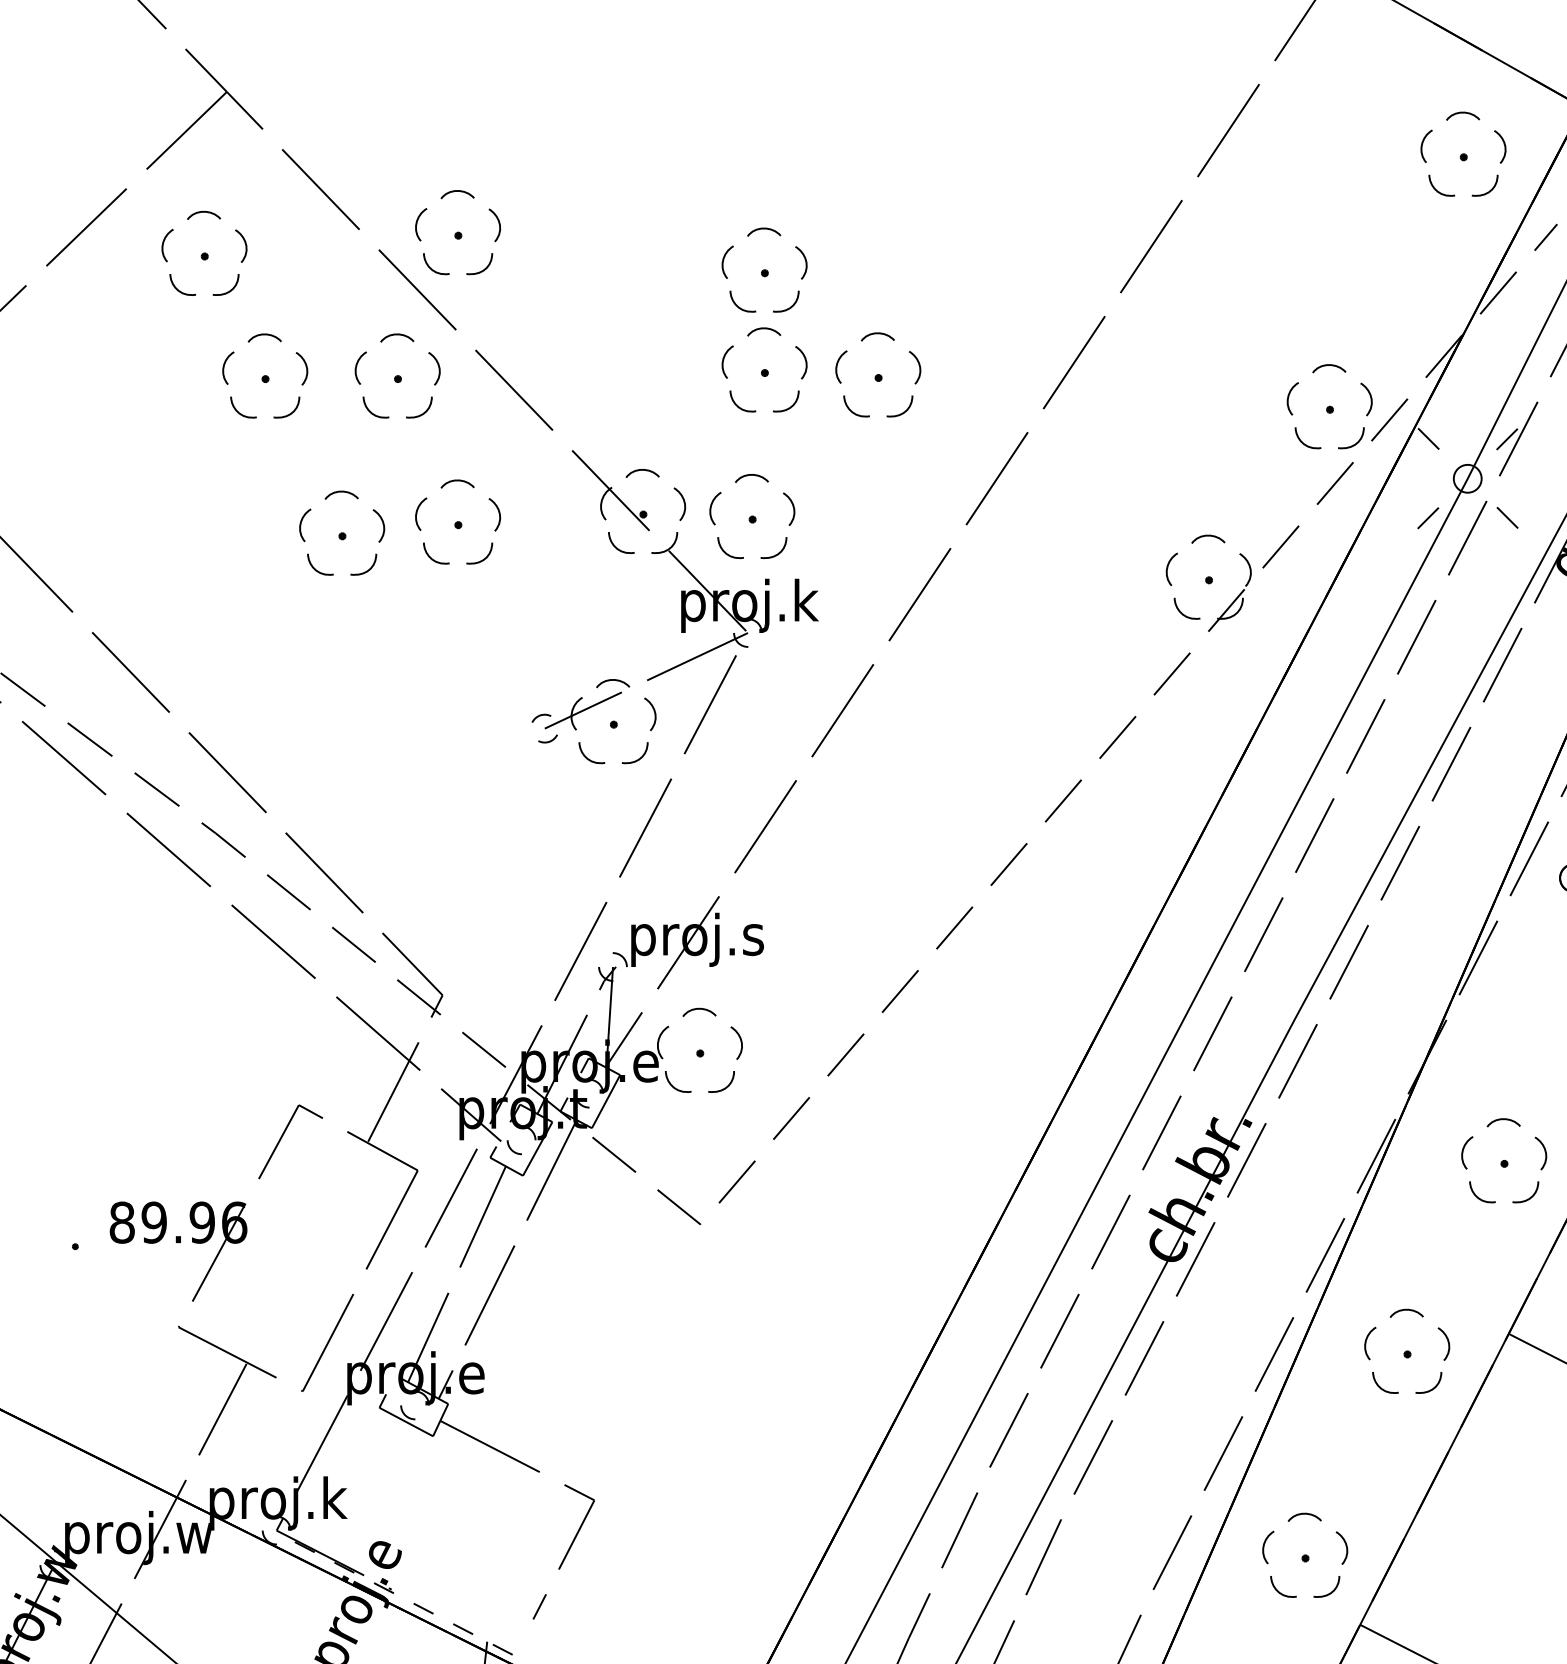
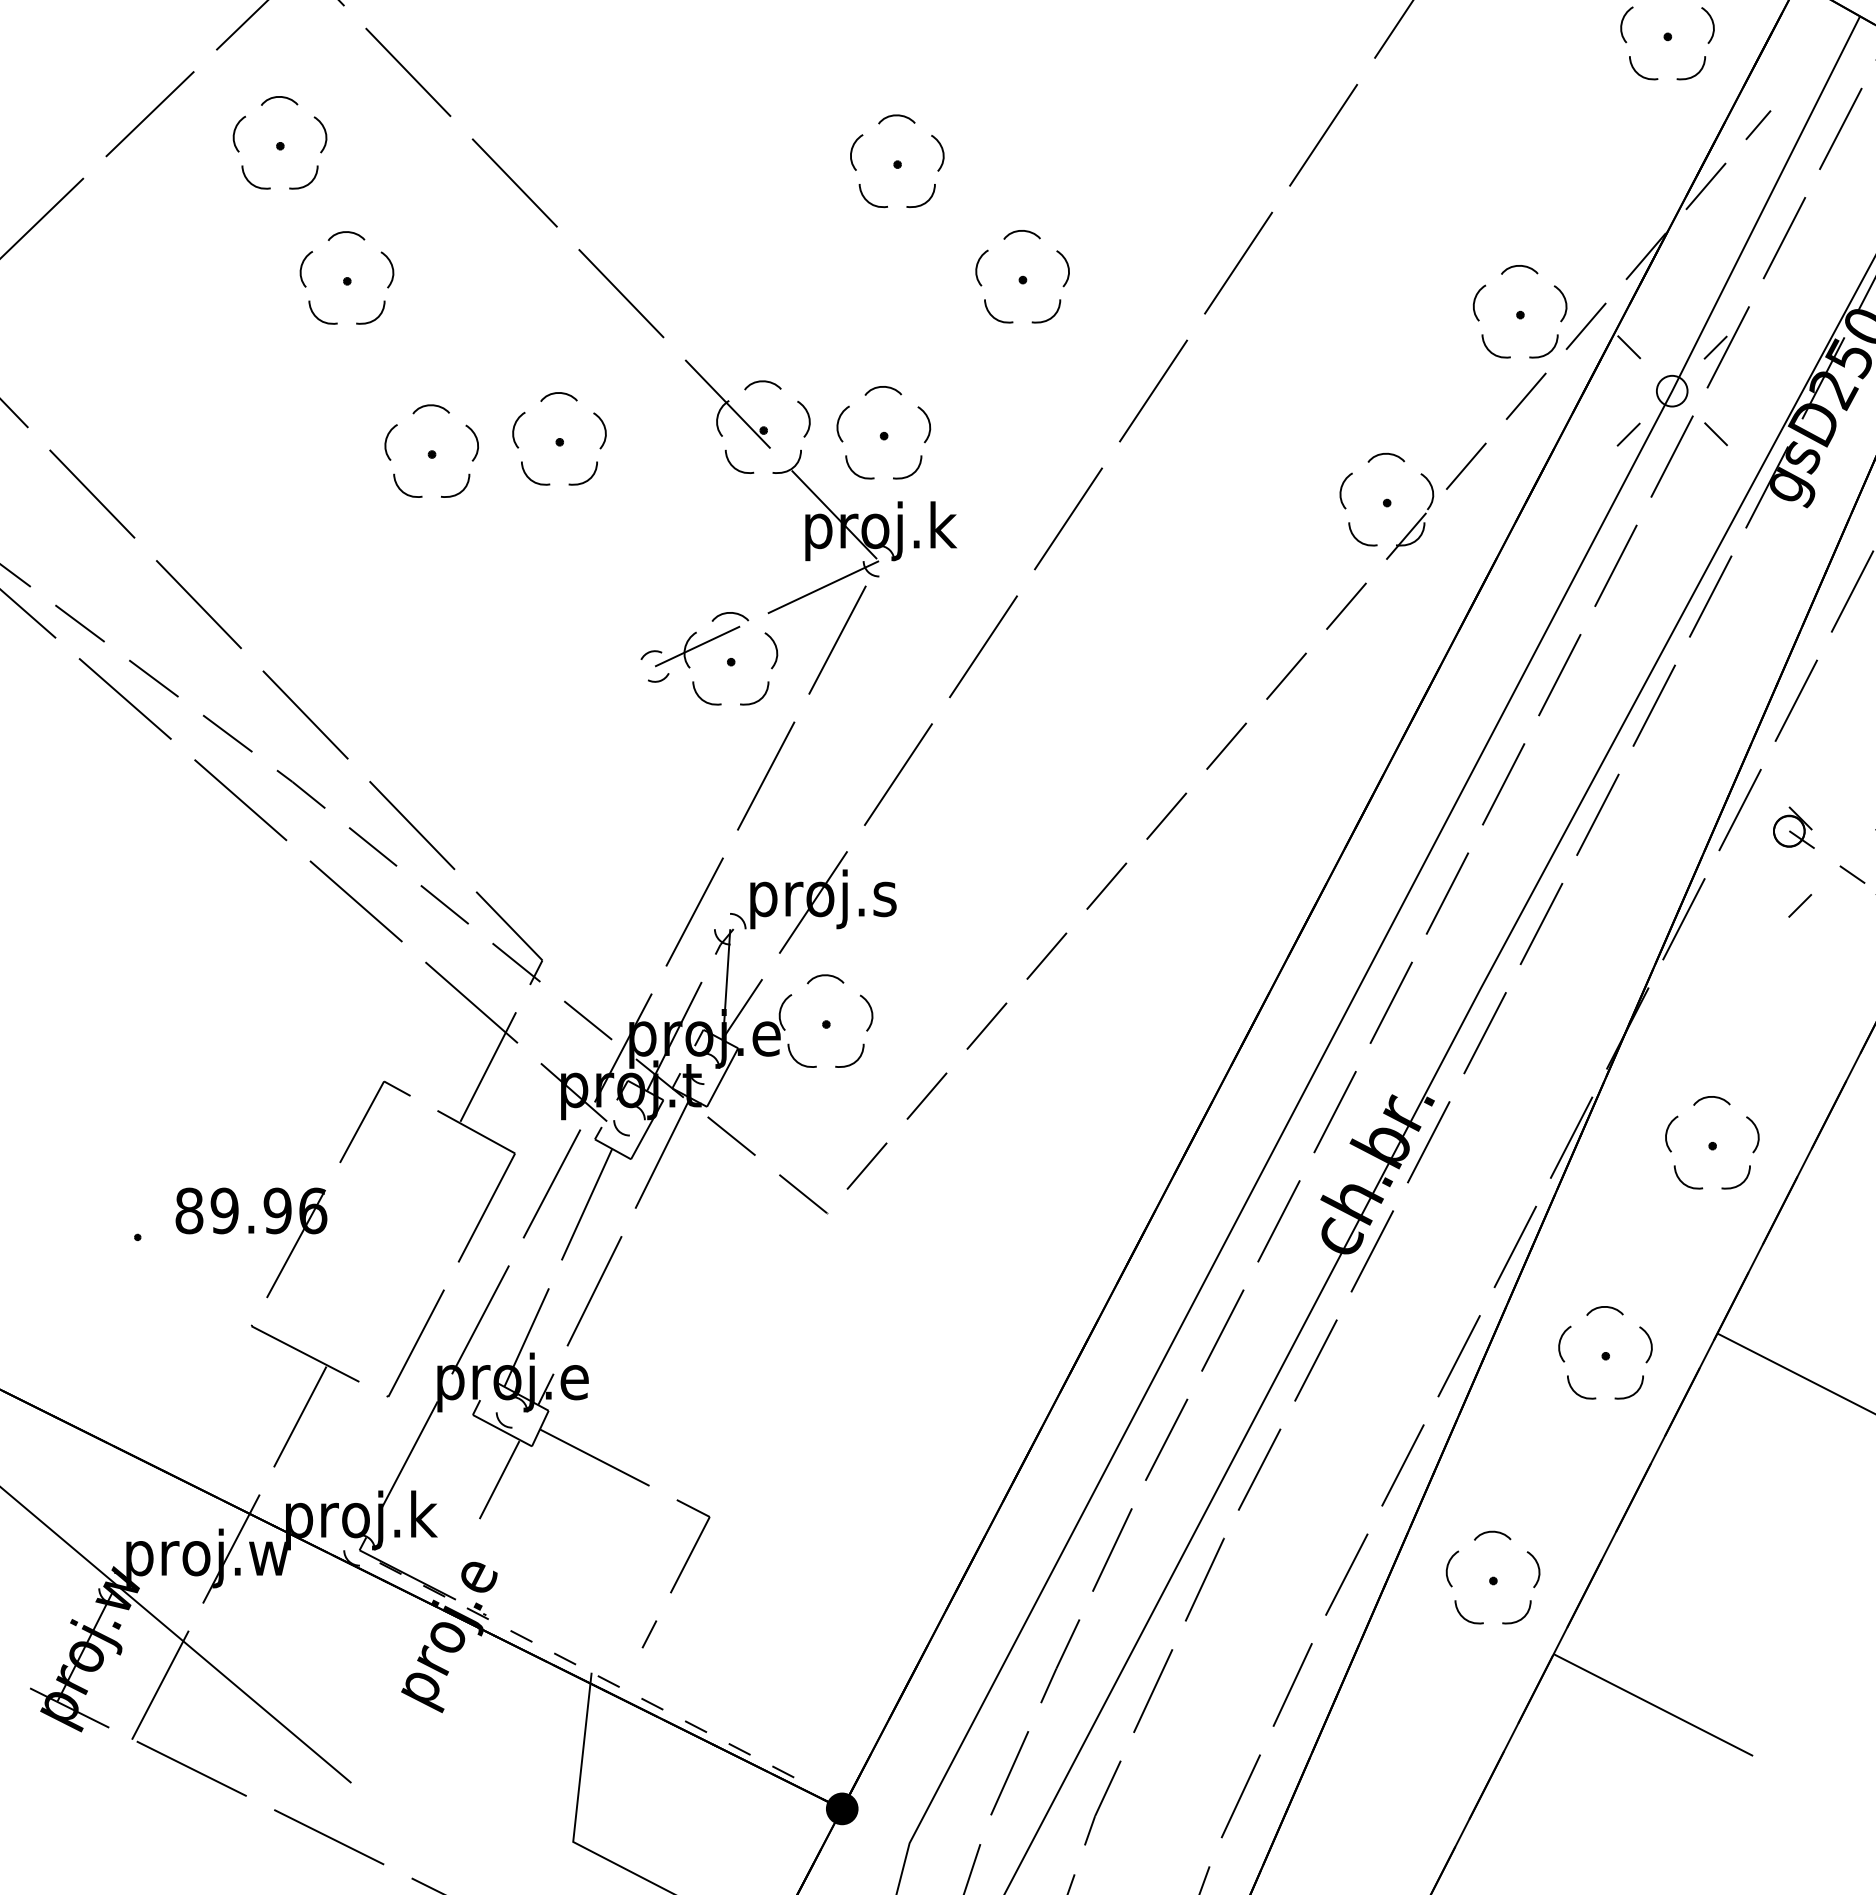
part: (458, 232) -> (559, 119), removed
part: (764, 370) -> (897, 271), removed
part: (397, 375) -> (492, 277), removed
line: (403, 1467) -> (499, 1480), added

